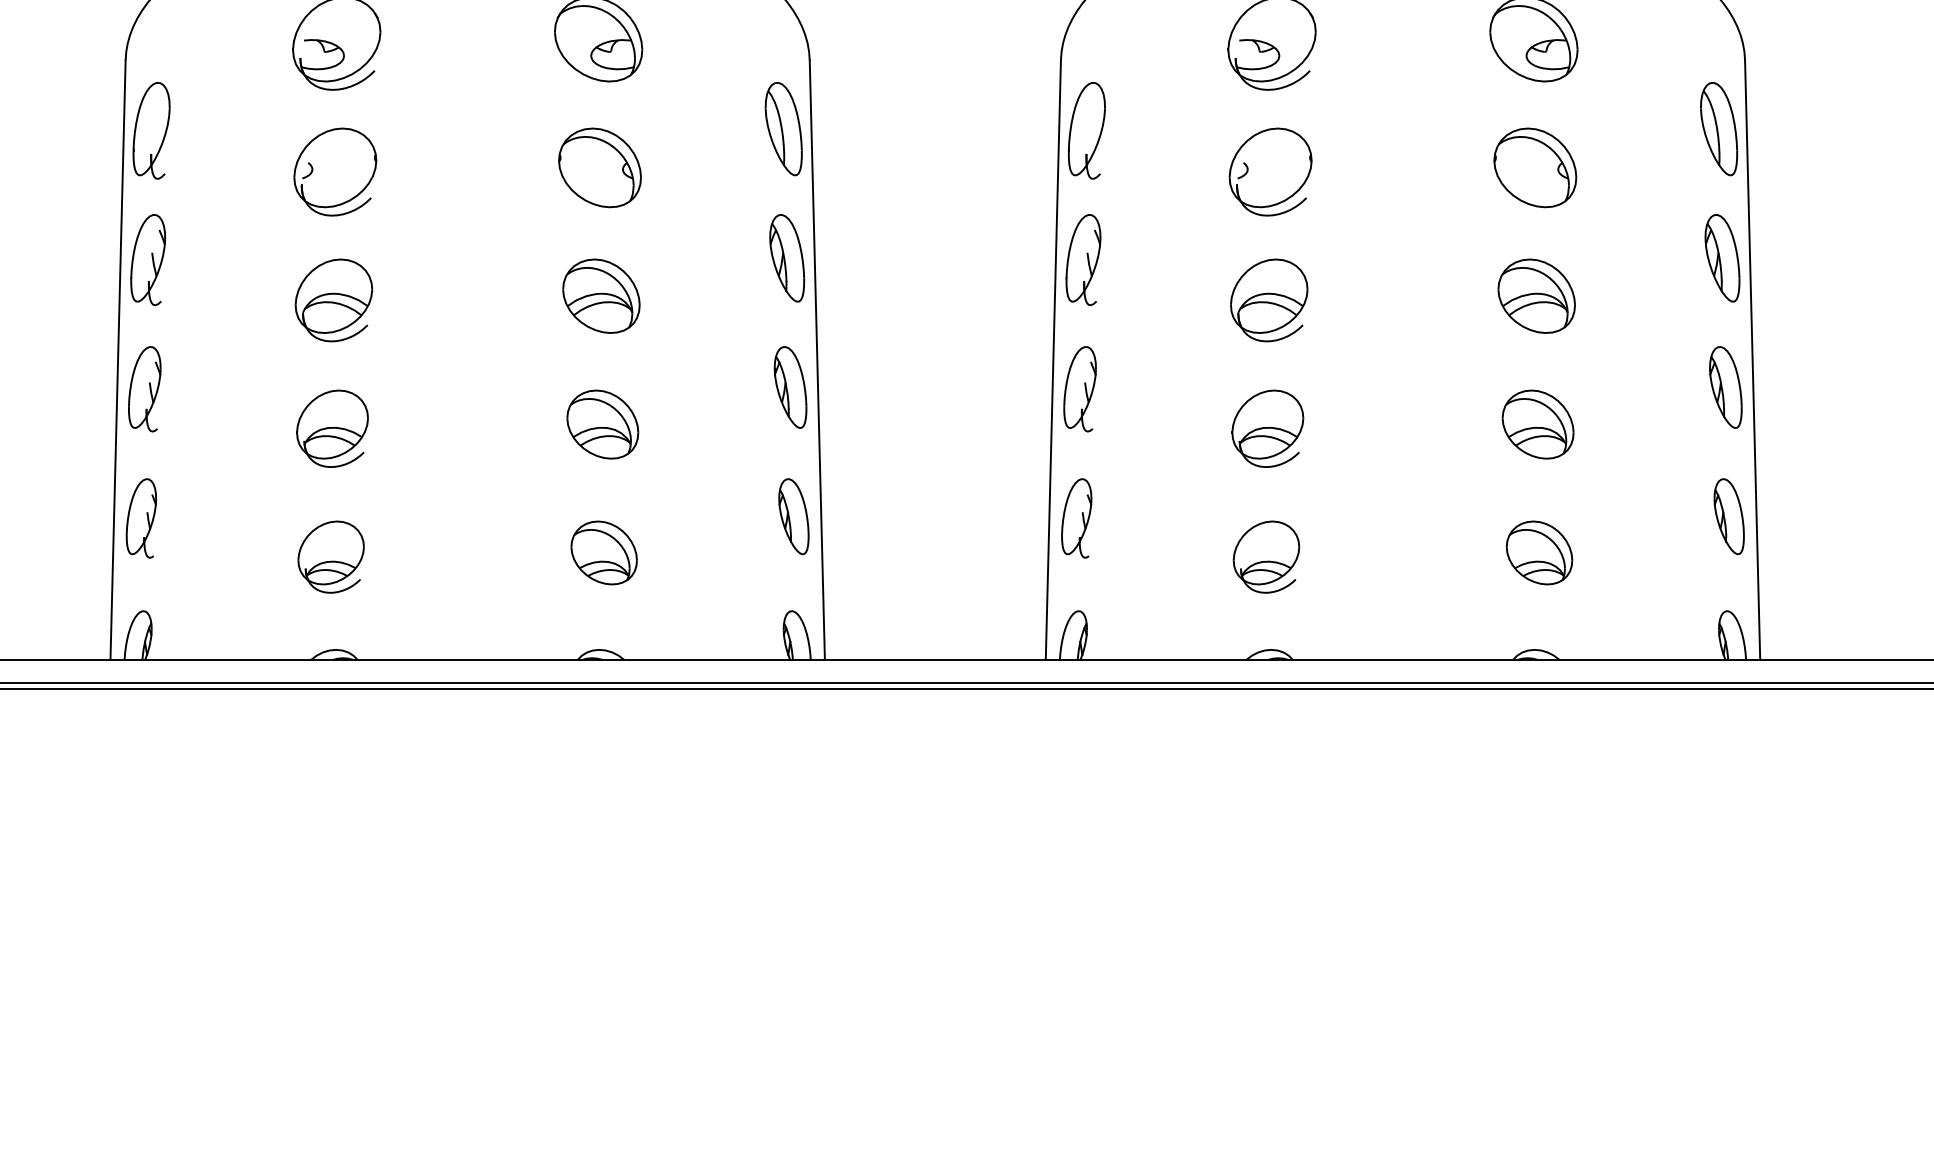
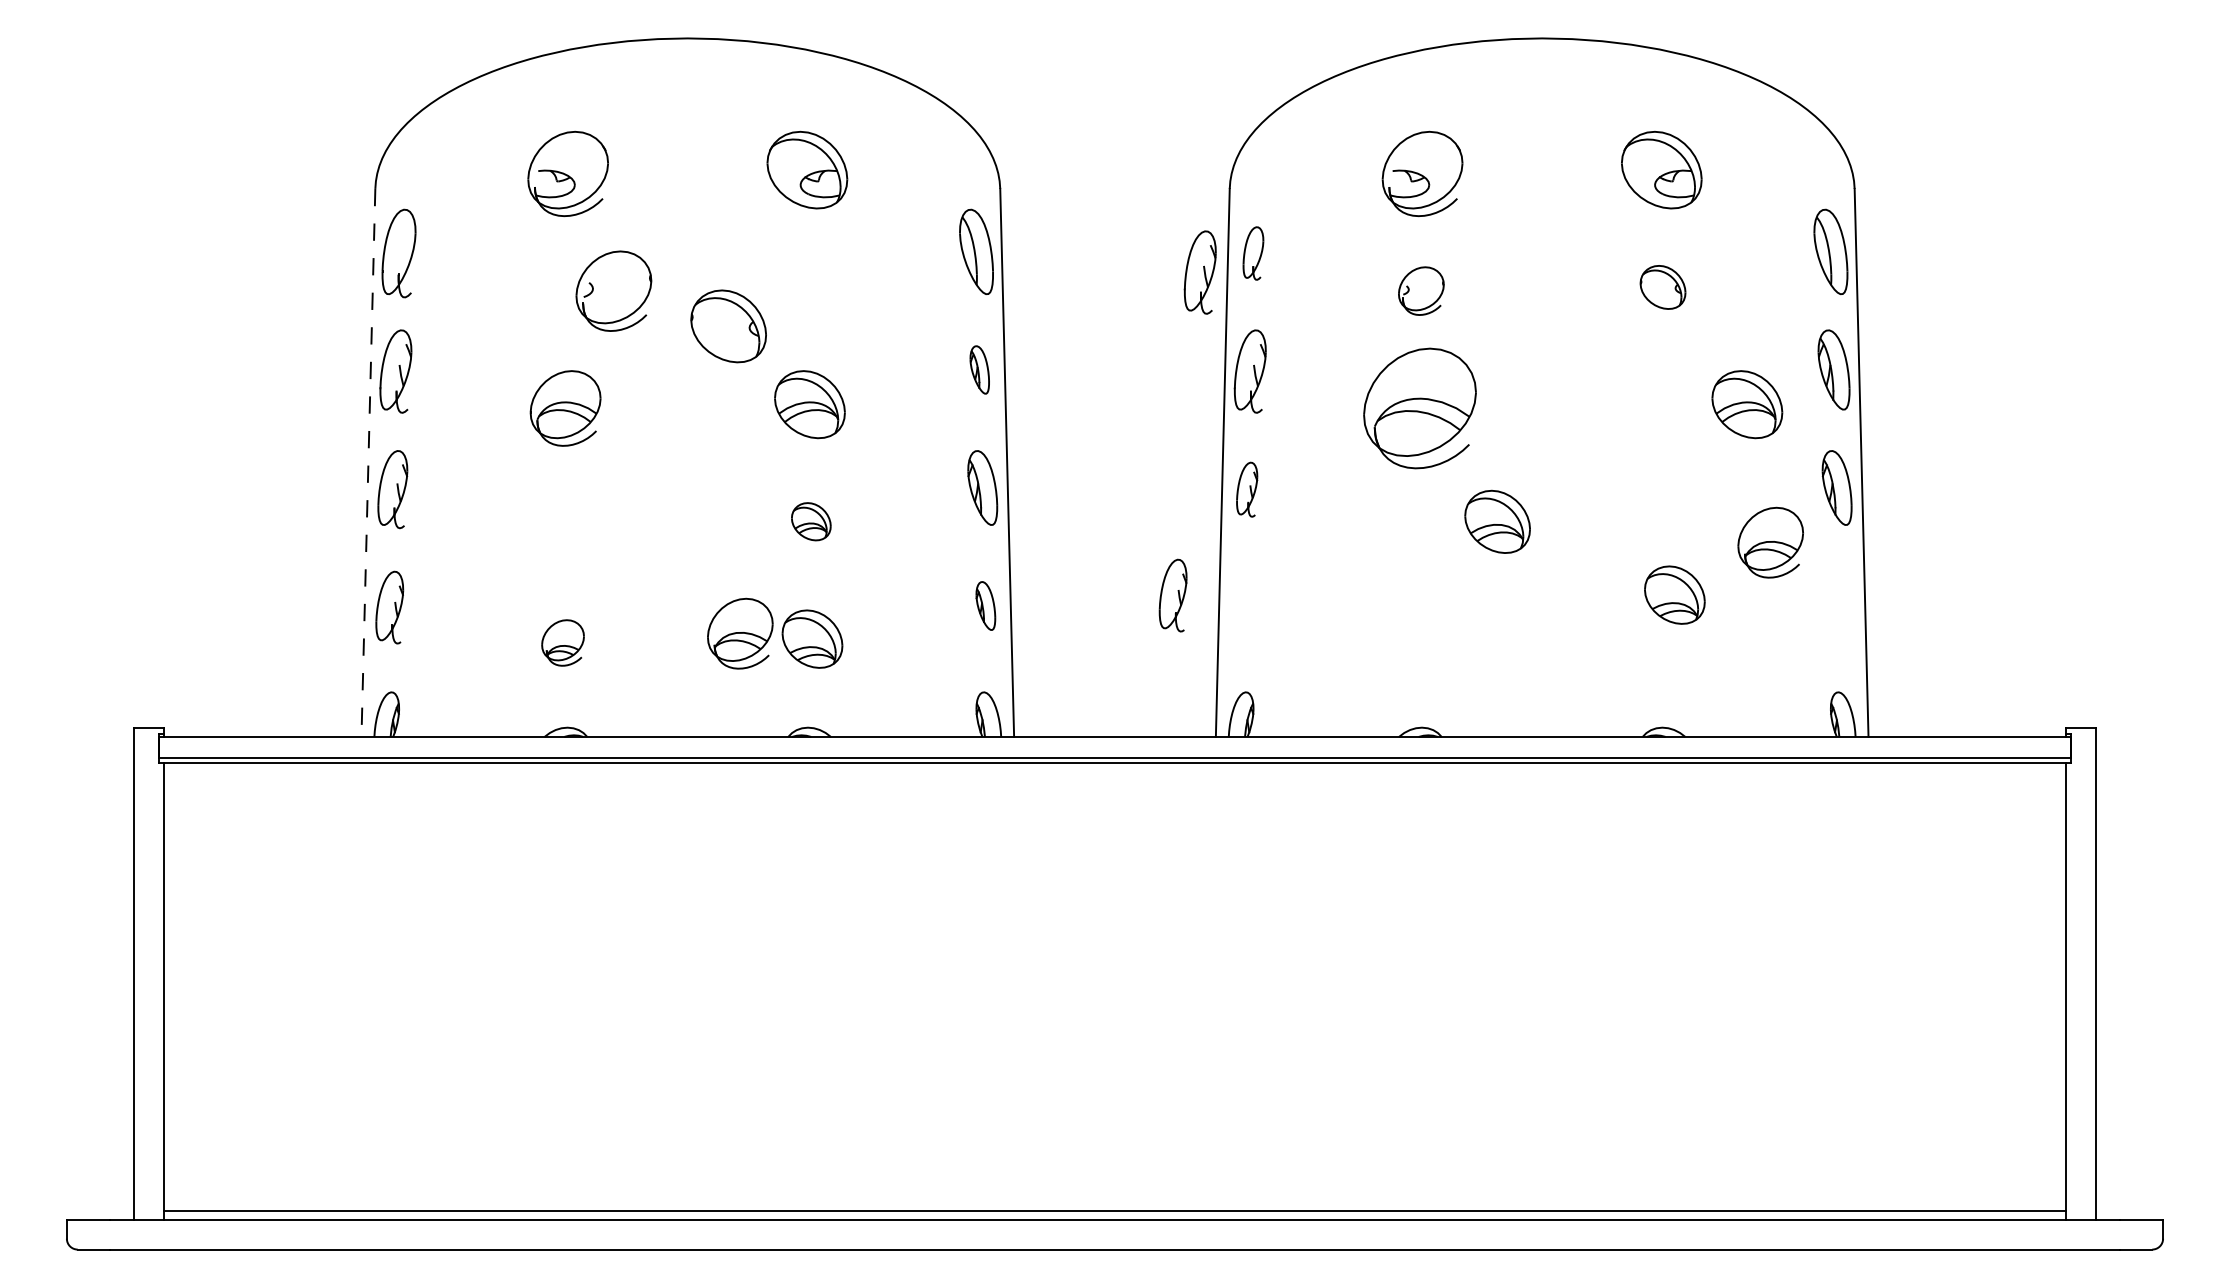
part: (1086, 130) -> (1253, 253), size x0.6
part: (1027, 151) -> (1199, 272), added
part: (599, 168) -> (728, 326), moved
part: (1534, 168) -> (1662, 287), size x0.6
part: (334, 171) -> (613, 290), moved
part: (1270, 171) -> (1421, 290), size x0.6
part: (787, 257) -> (979, 369), size x0.6
part: (1536, 296) -> (1747, 404), moved
part: (1268, 300) -> (1419, 408), size x1.6
line: (118, 360) -> (368, 463), solid -> dashed
part: (1079, 389) -> (1246, 489), size x0.7
part: (603, 424) -> (811, 521), size x0.6
part: (1537, 424) -> (1497, 521), moved
part: (332, 428) -> (740, 633), moved
part: (1267, 428) -> (1770, 542), moved
part: (793, 516) -> (985, 605), size x0.7
part: (1728, 516) -> (1839, 605), removed
part: (1076, 518) -> (1172, 595), moved
part: (1539, 552) -> (1674, 594), moved
part: (330, 556) -> (562, 642), size x0.7
part: (1266, 556) -> (1417, 642), removed

